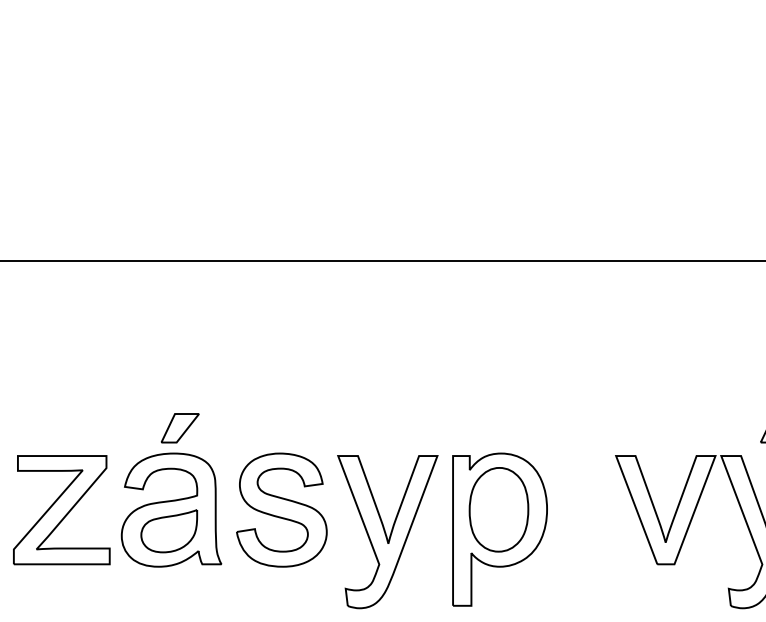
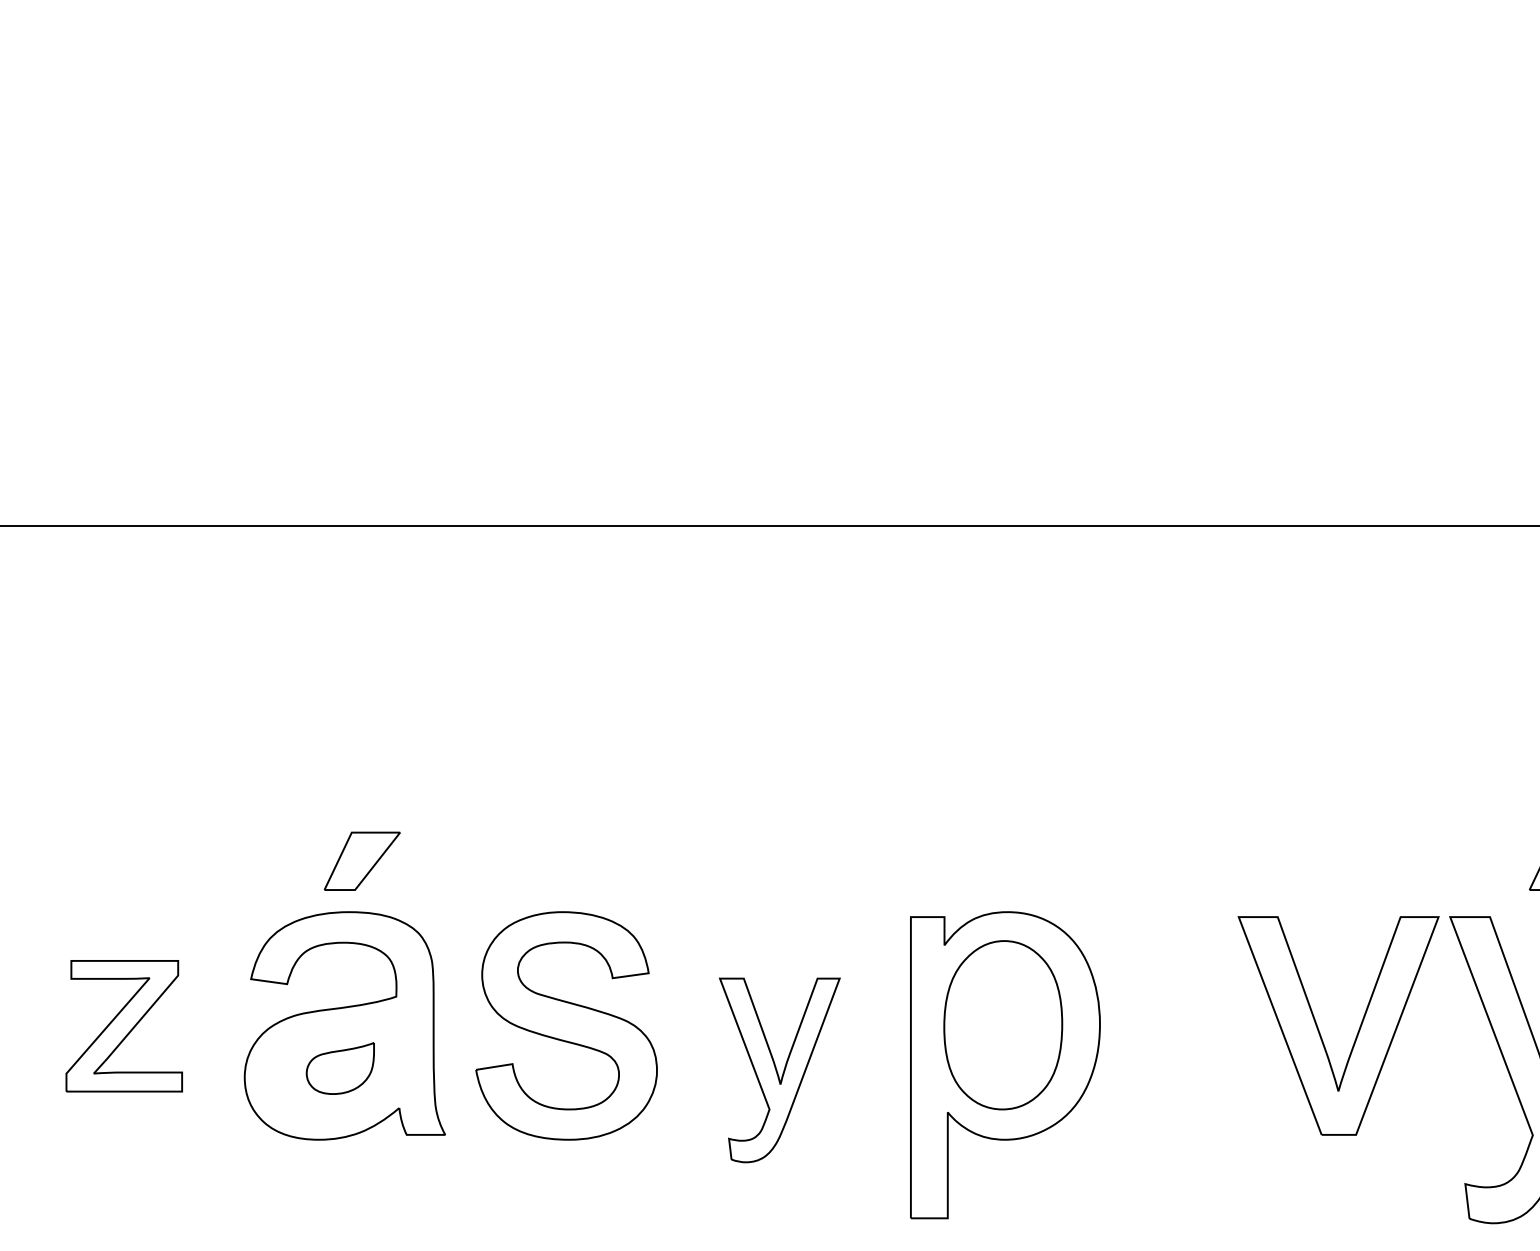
part: (61, 510) -> (123, 1026), size x0.6
part: (169, 531) -> (340, 1068), size x0.6
part: (387, 532) -> (779, 1070), size x0.6

